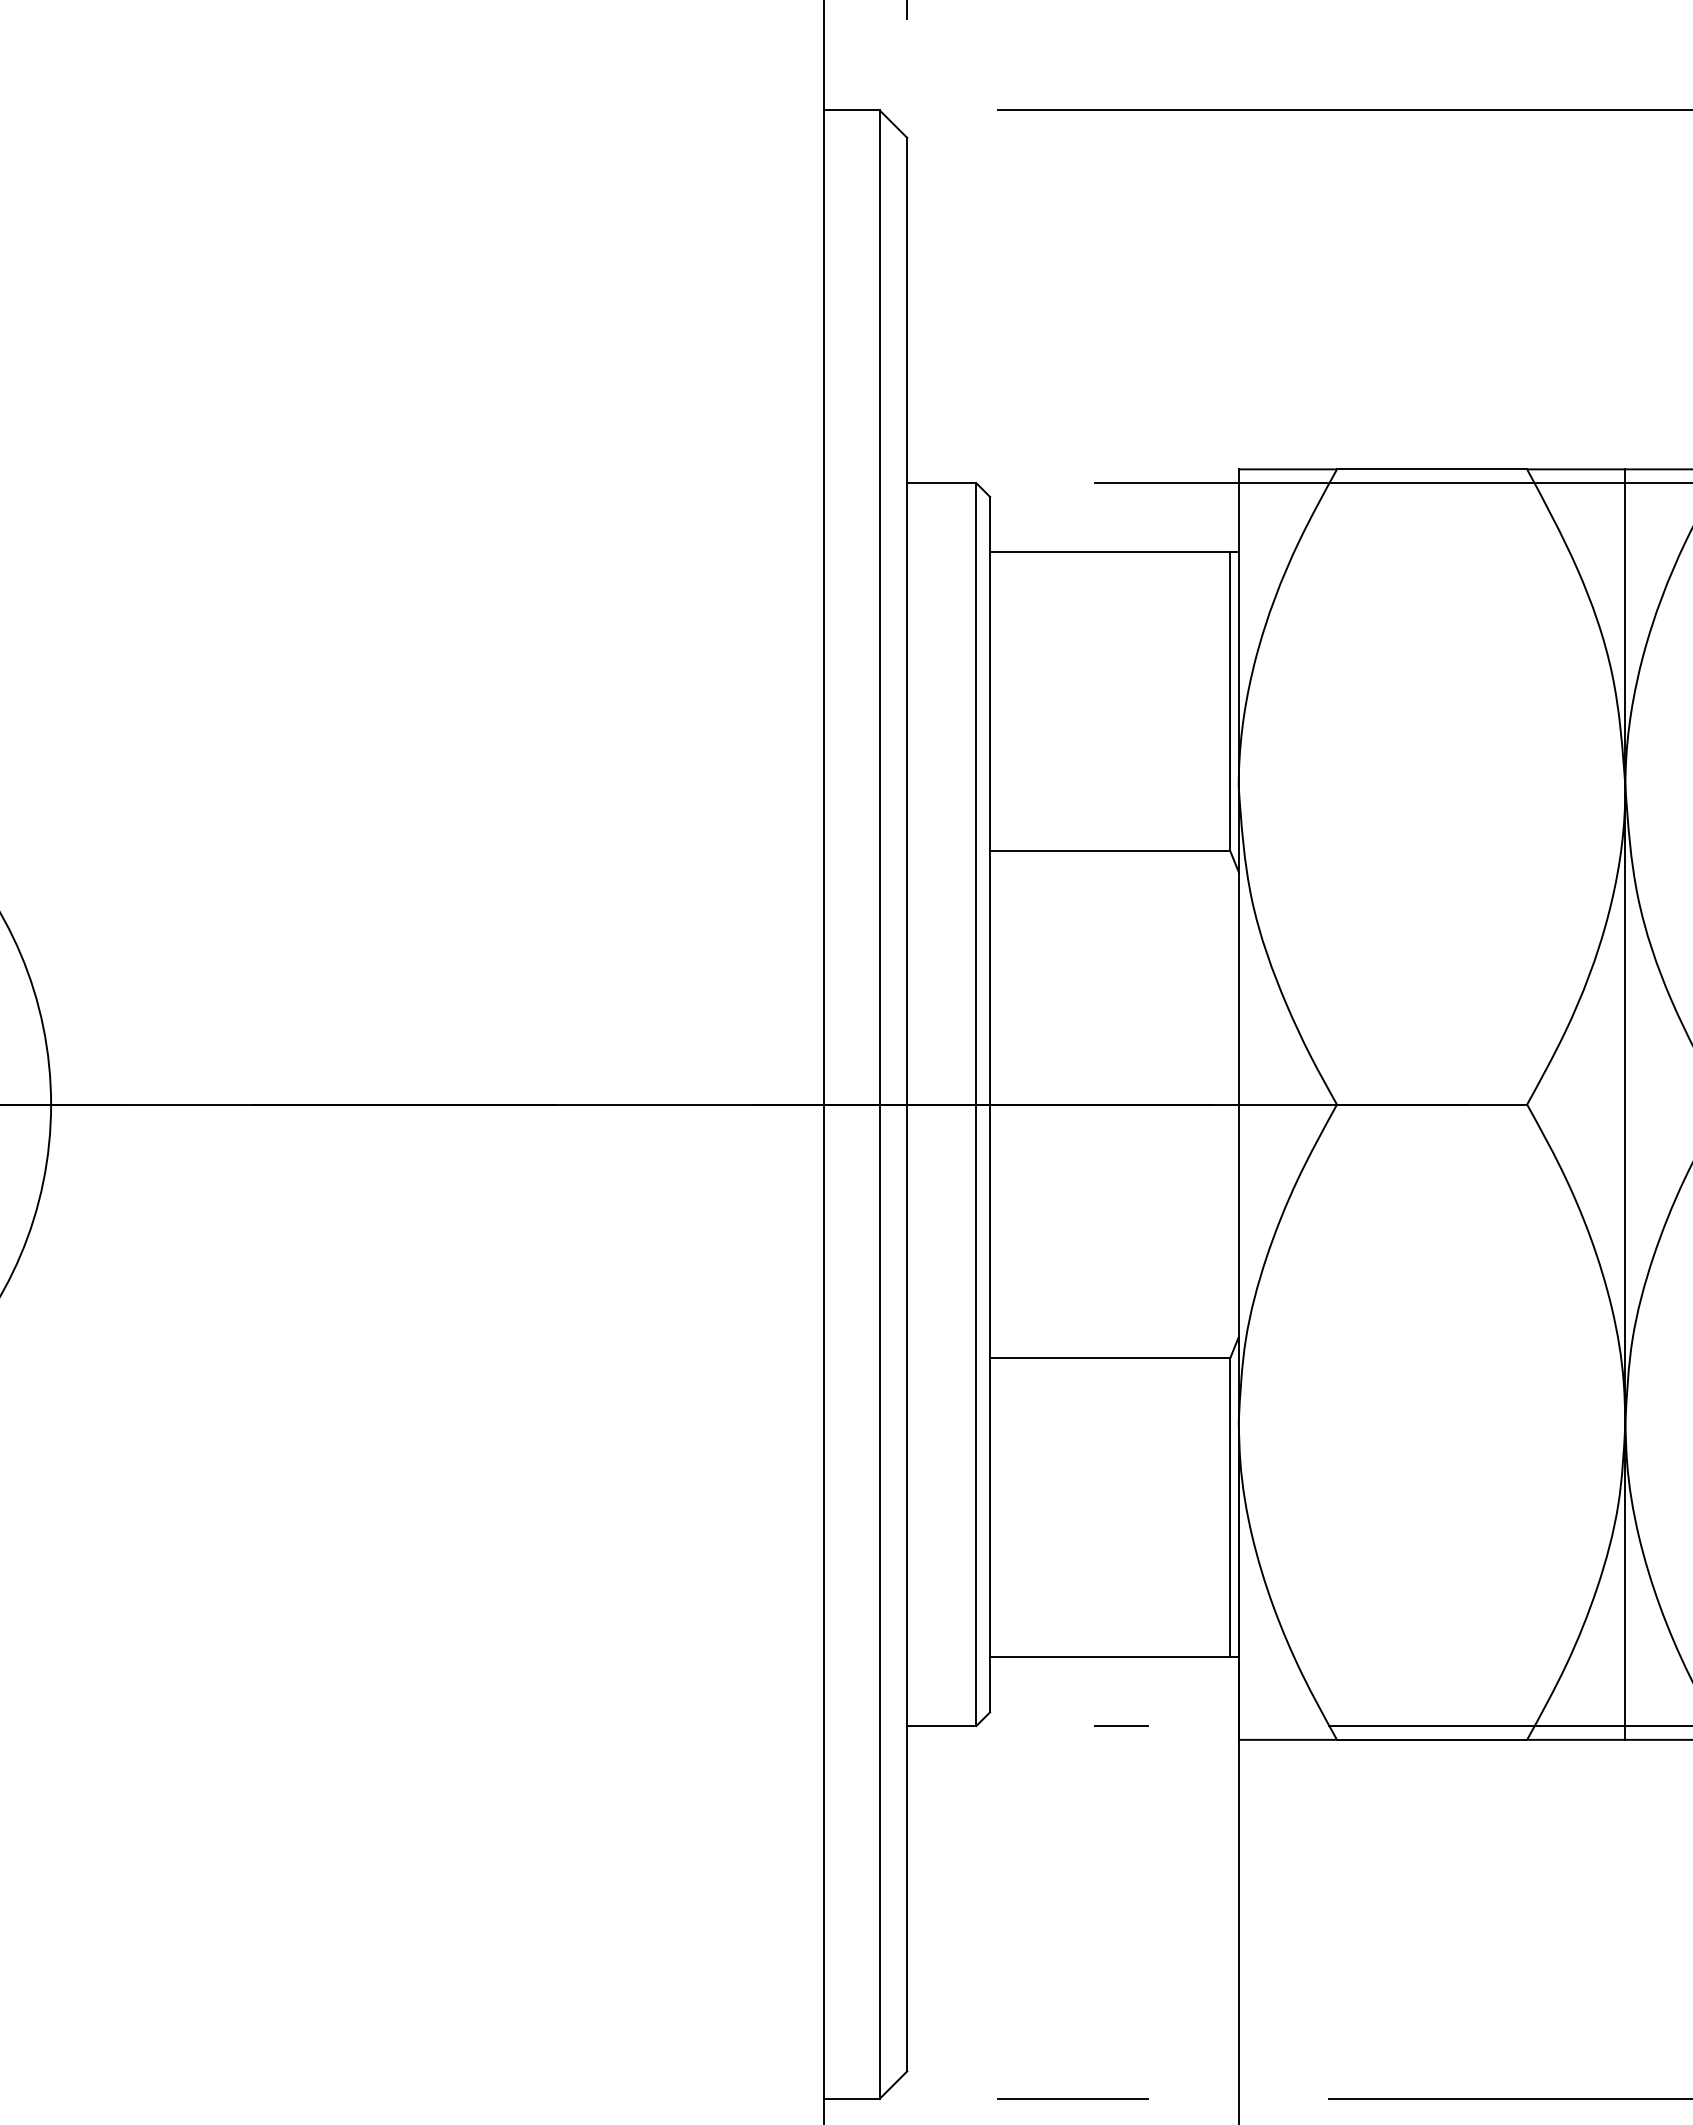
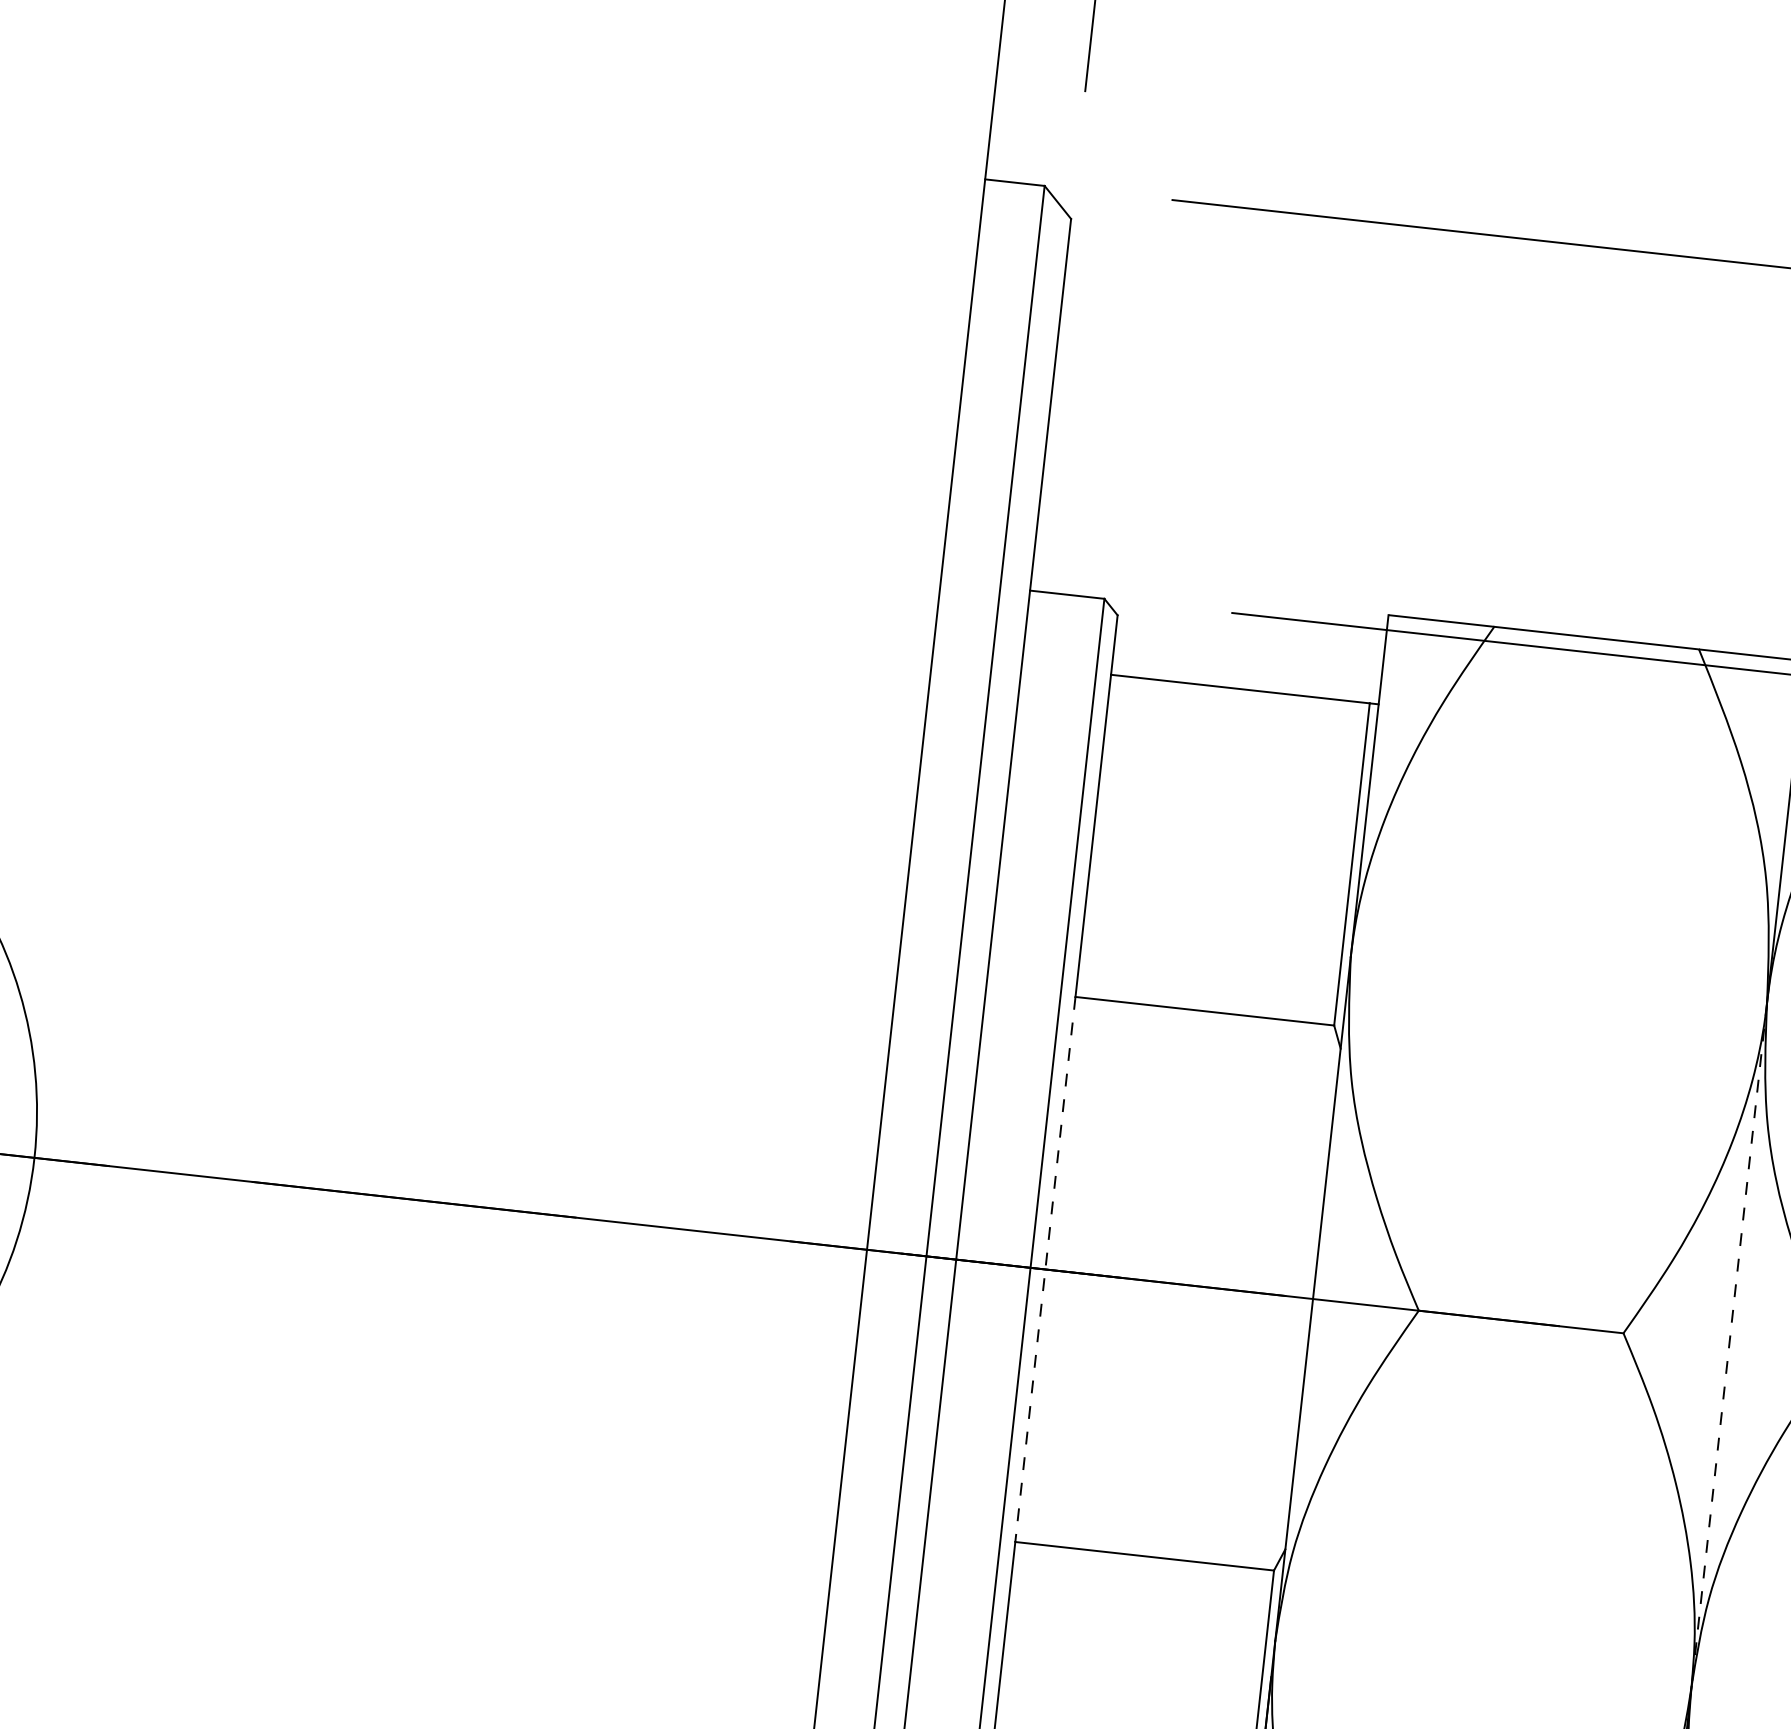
line: (1625, 1104) -> (1729, 1344), solid -> dashed
line: (990, 1105) -> (1045, 1270), solid -> dashed

